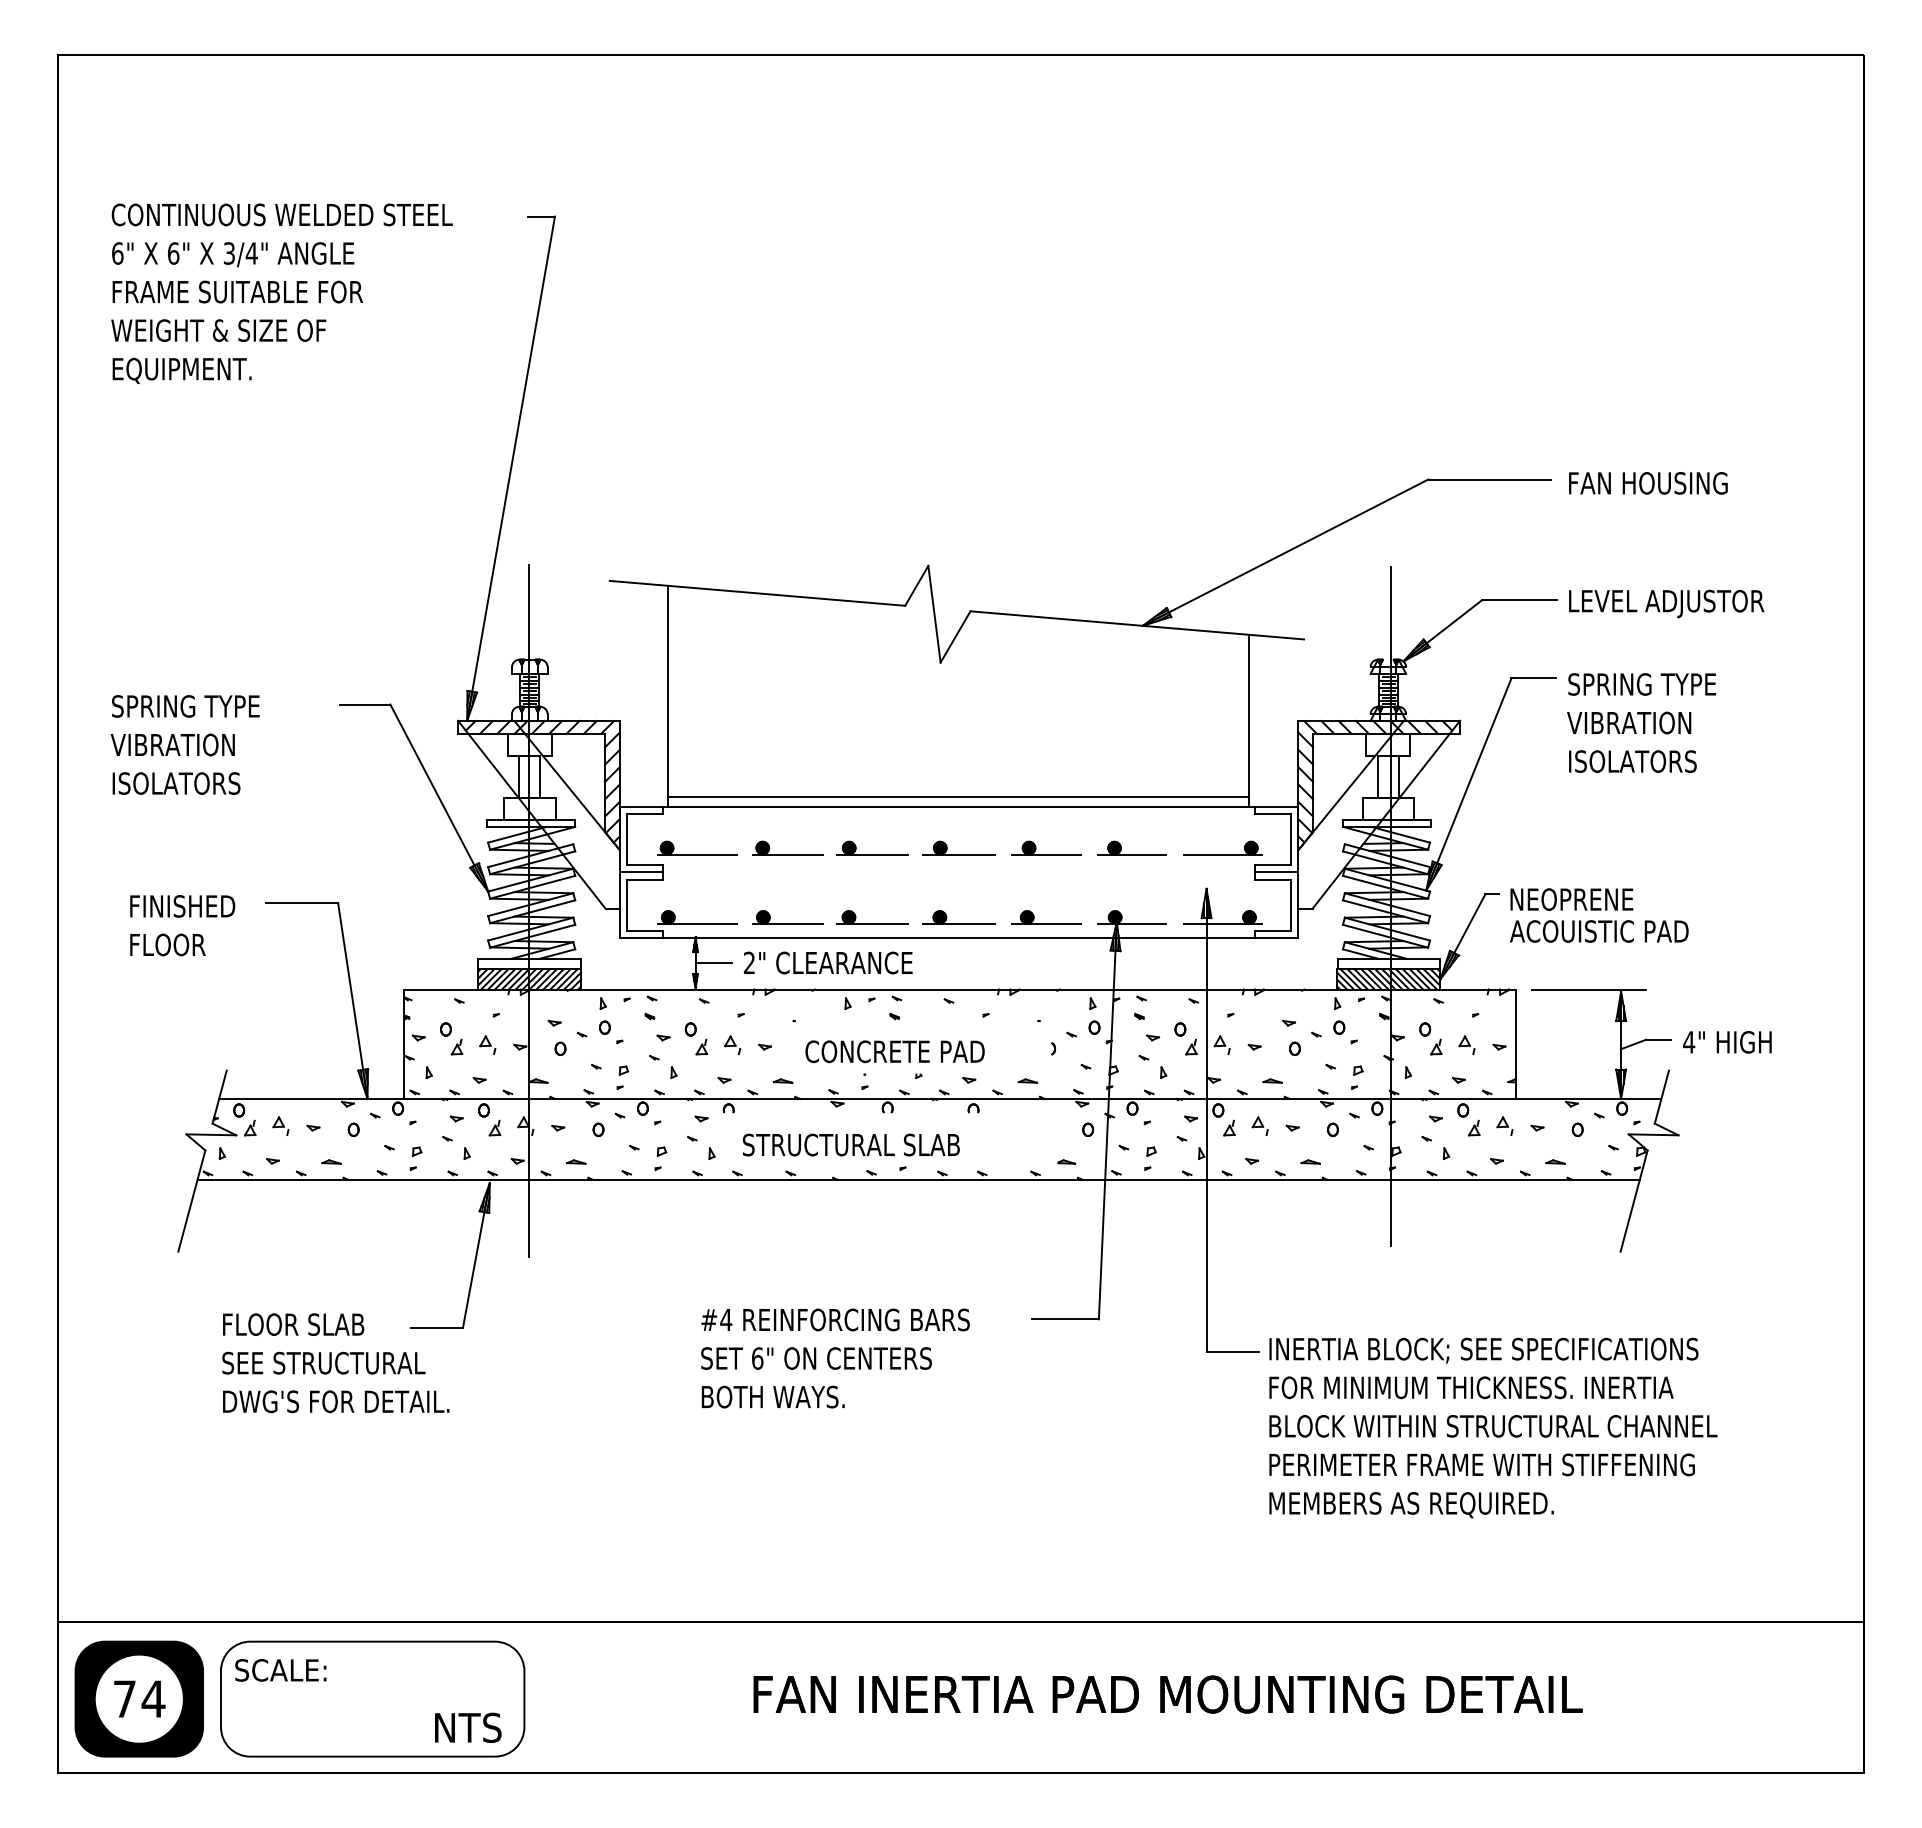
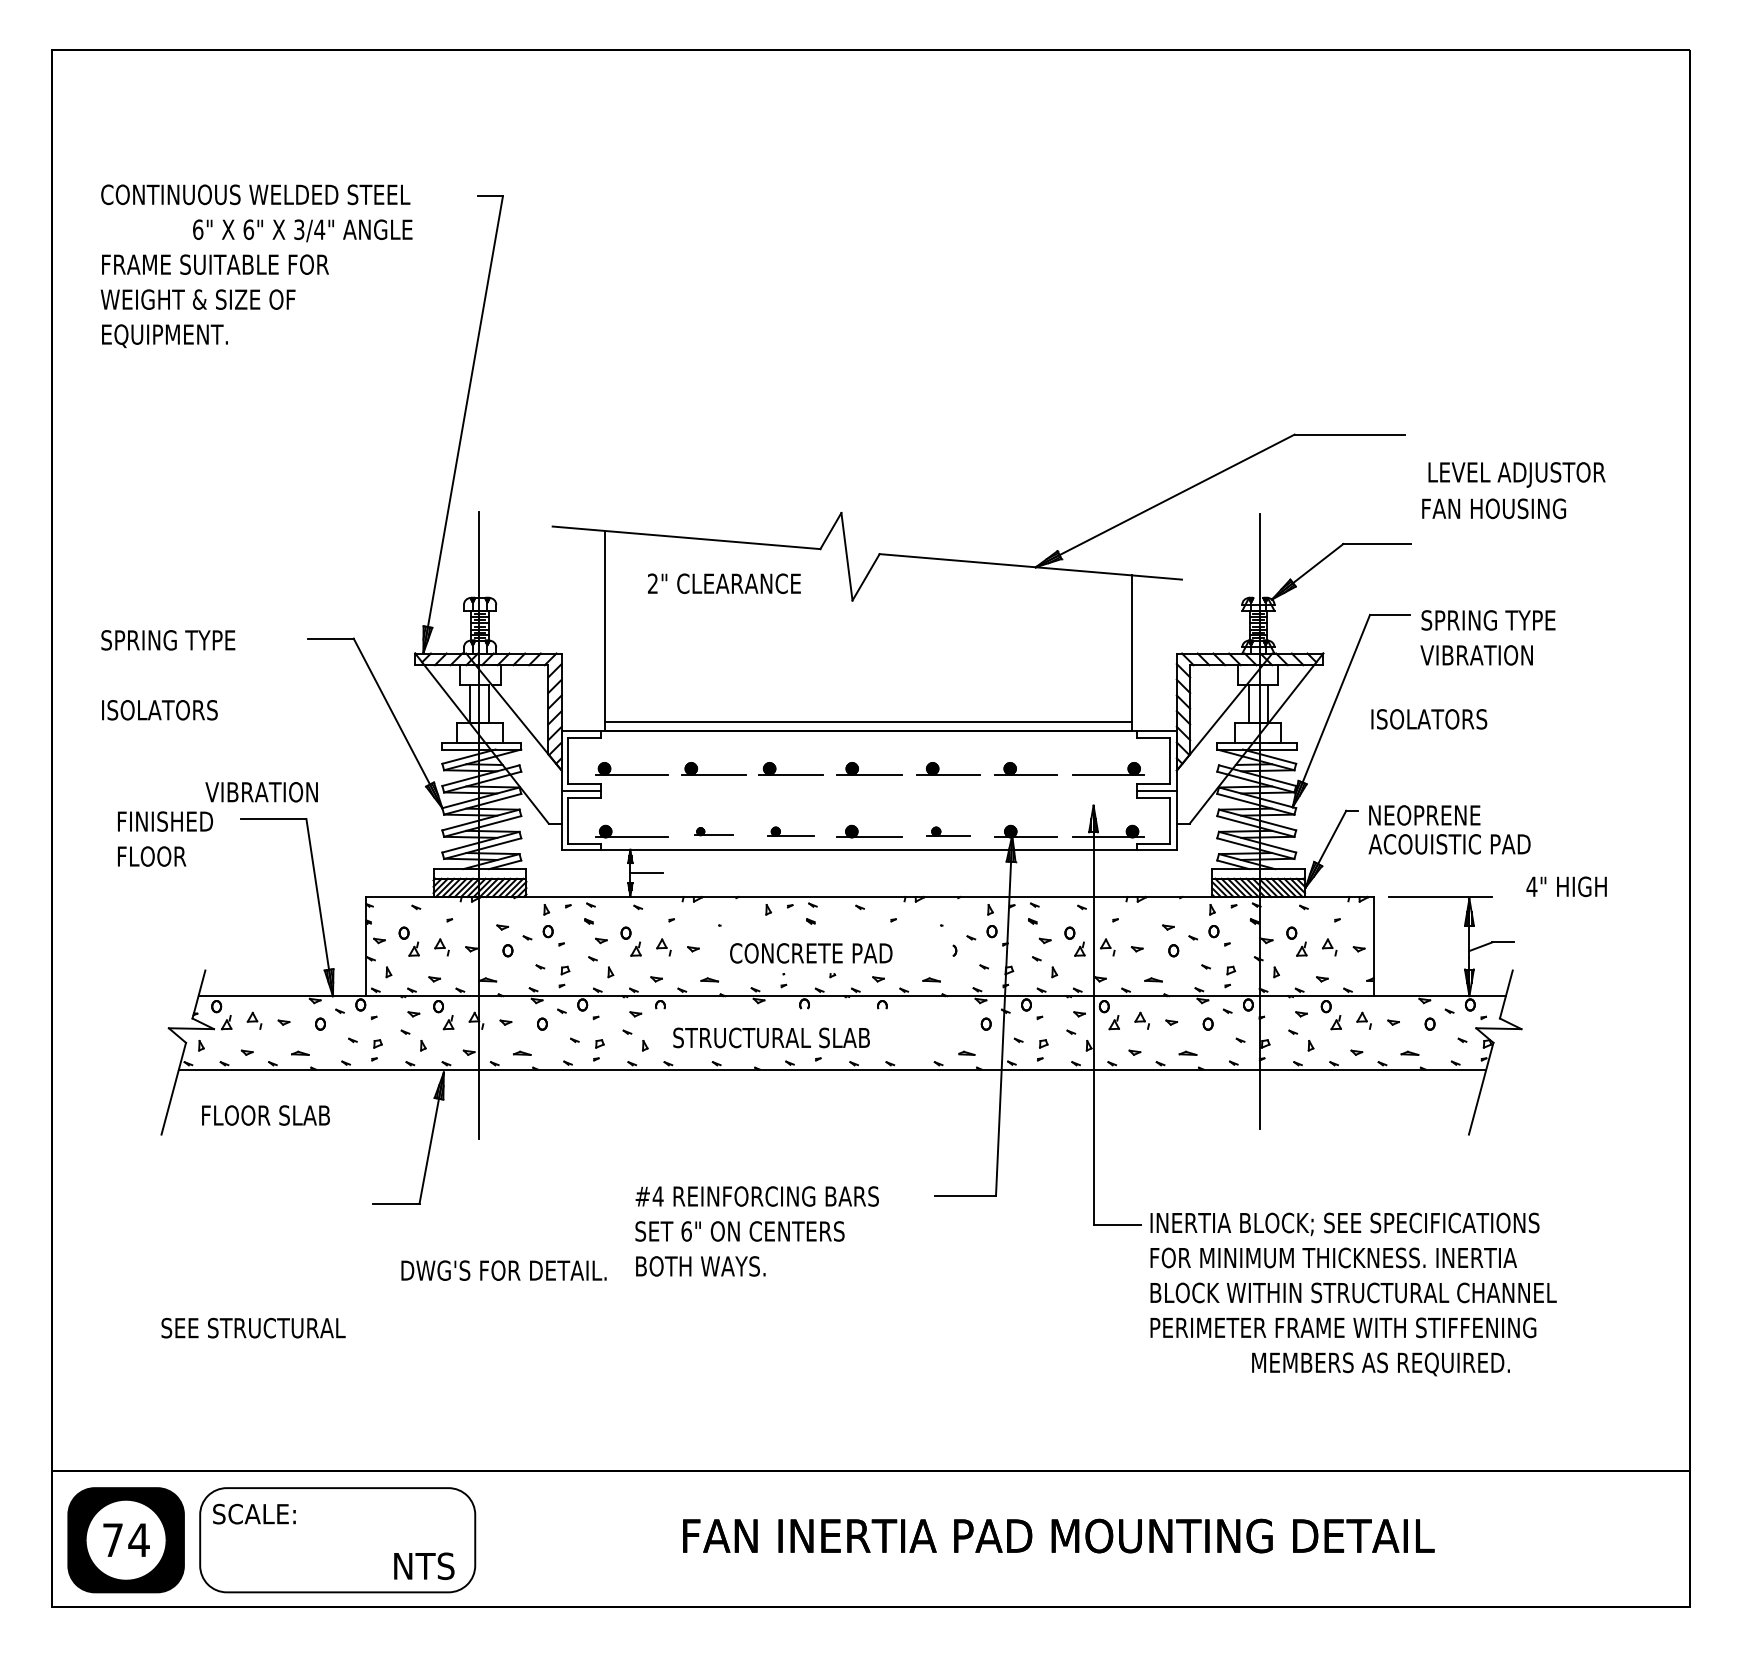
text: (233, 254) -> (303, 230), moved
text: (1648, 483) -> (1494, 508), moved
text: (1666, 603) -> (1516, 474), moved
text: (172, 744) -> (261, 791), moved
text: (1632, 761) -> (1428, 719), moved
part: (787, 917) -> (713, 831), size x0.6
part: (872, 917) -> (790, 831), size x0.7
part: (1046, 917) -> (948, 831), size x0.7
text: (828, 962) -> (724, 583), moved
text: (1727, 1042) -> (1566, 886), moved
text: (293, 1324) -> (265, 1115), moved
text: (323, 1362) -> (253, 1327), moved
text: (336, 1401) -> (504, 1270), moved
text: (1411, 1505) -> (1380, 1364), moved

